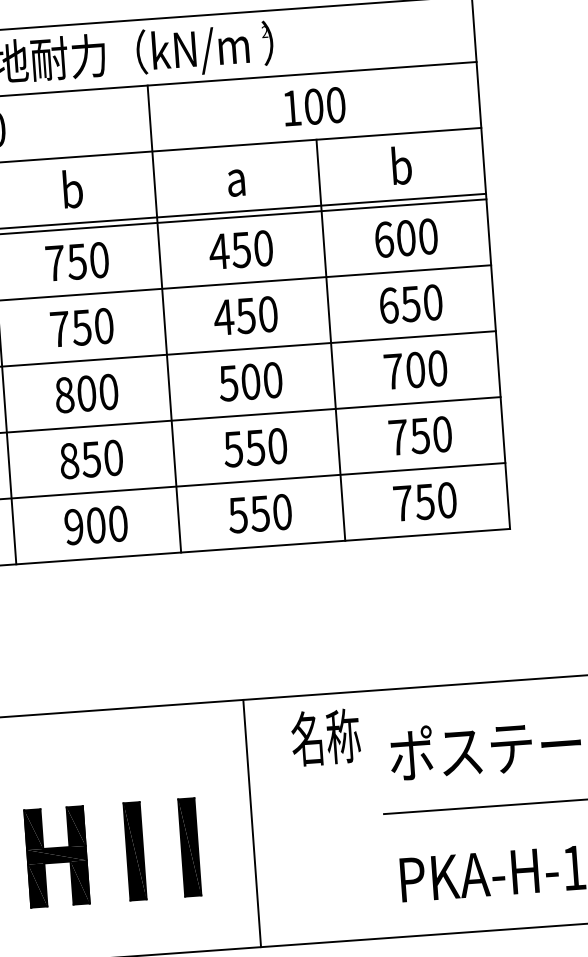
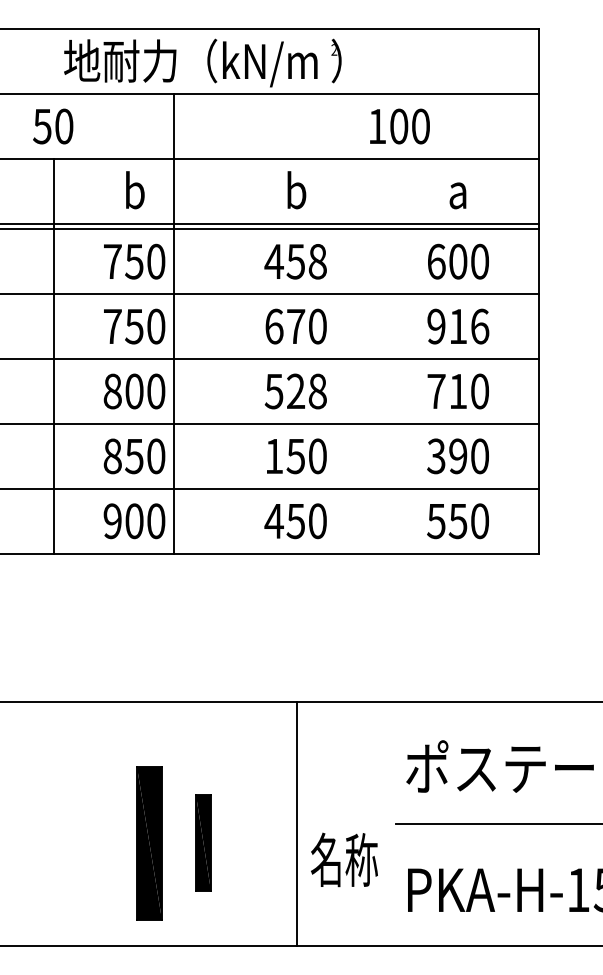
text: (314, 106) -> (399, 126), moved
text: (401, 165) -> (458, 190), b -> a
text: (236, 177) -> (296, 190), a -> b
text: (263, 248) -> (317, 261), 450 -> 458
text: (411, 303) -> (458, 326), 650 -> 916
text: (234, 316) -> (284, 326), 450 -> 670
line: (164, 318) -> (173, 323), moved
line: (331, 340) -> (377, 356), removed
text: (415, 370) -> (458, 391), 700 -> 710
text: (261, 381) -> (306, 391), 500 -> 528
text: (409, 436) -> (447, 456), 750 -> 390
text: (232, 449) -> (273, 456), 550 -> 150
text: (403, 503) -> (436, 521), 750 -> 550
text: (237, 515) -> (273, 521), 550 -> 450
text: (325, 736) -> (344, 859), moved
line: (252, 822) -> (297, 823), moved
part: (134, 850) -> (149, 842), size x1.6
part: (56, 856) -> (72, 842), removed

